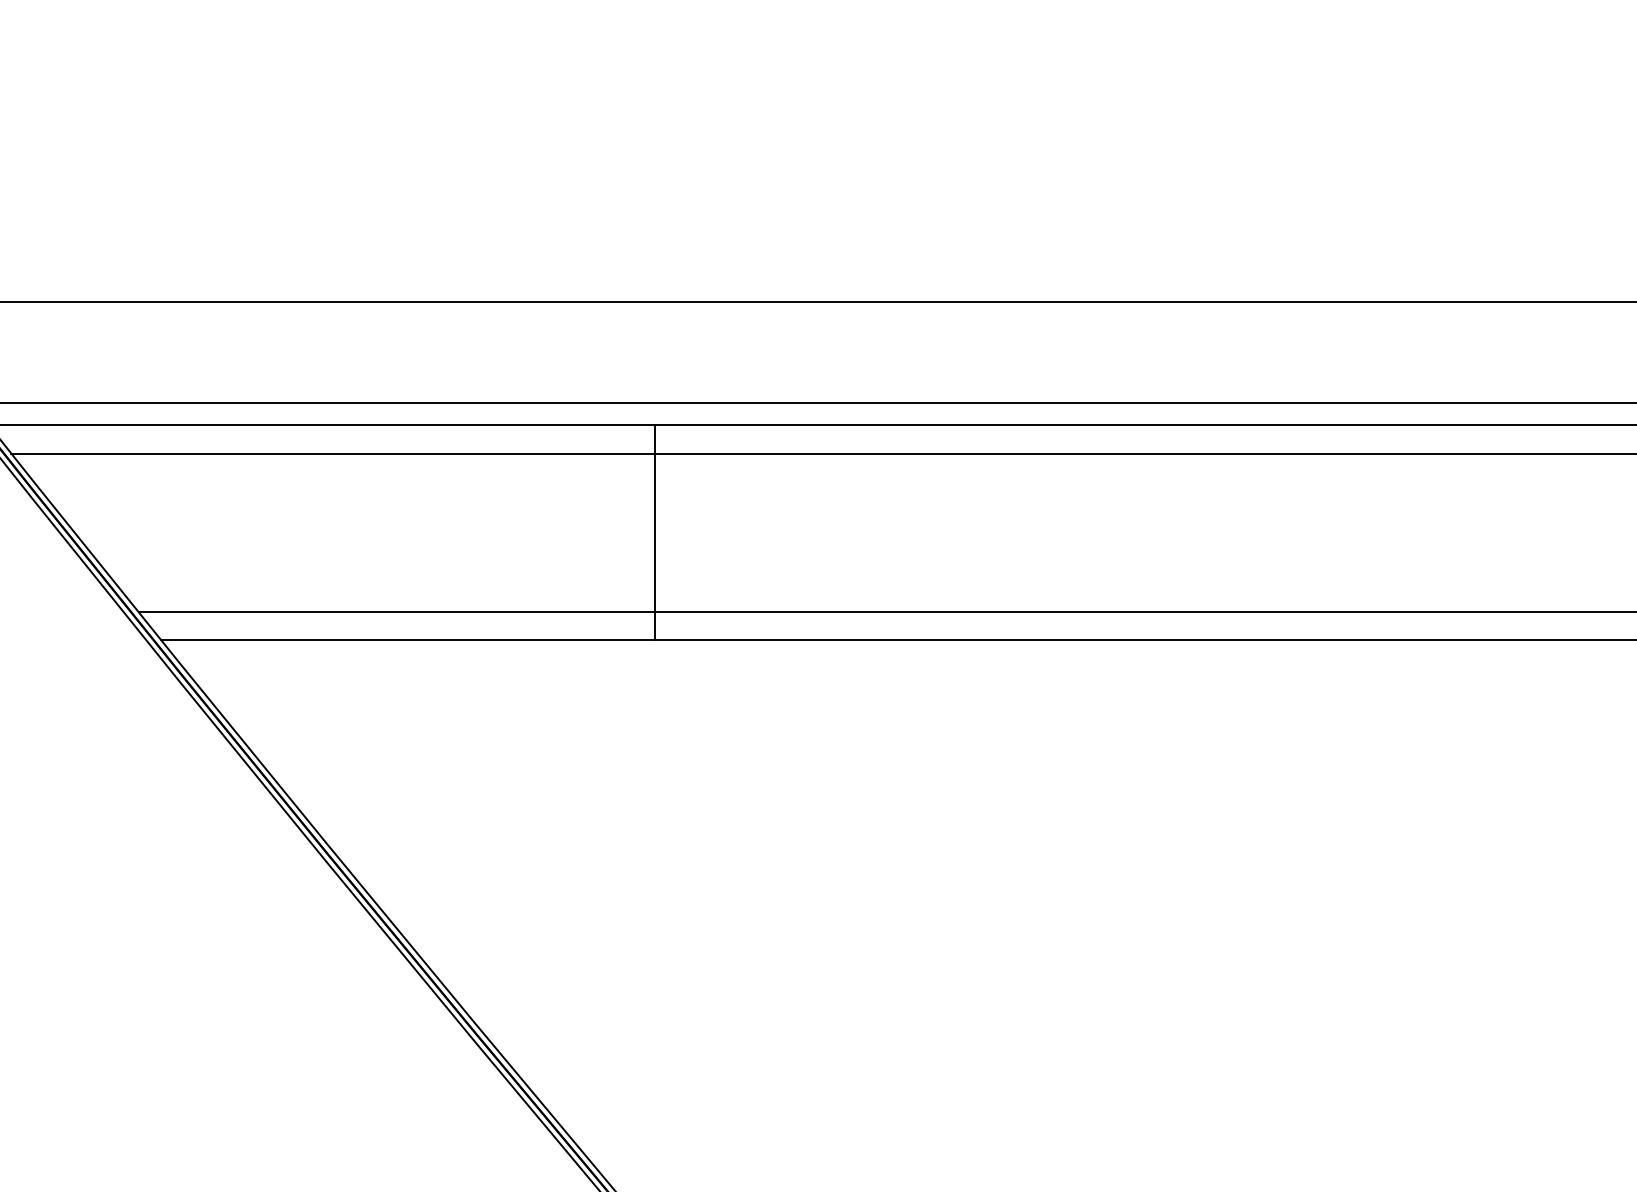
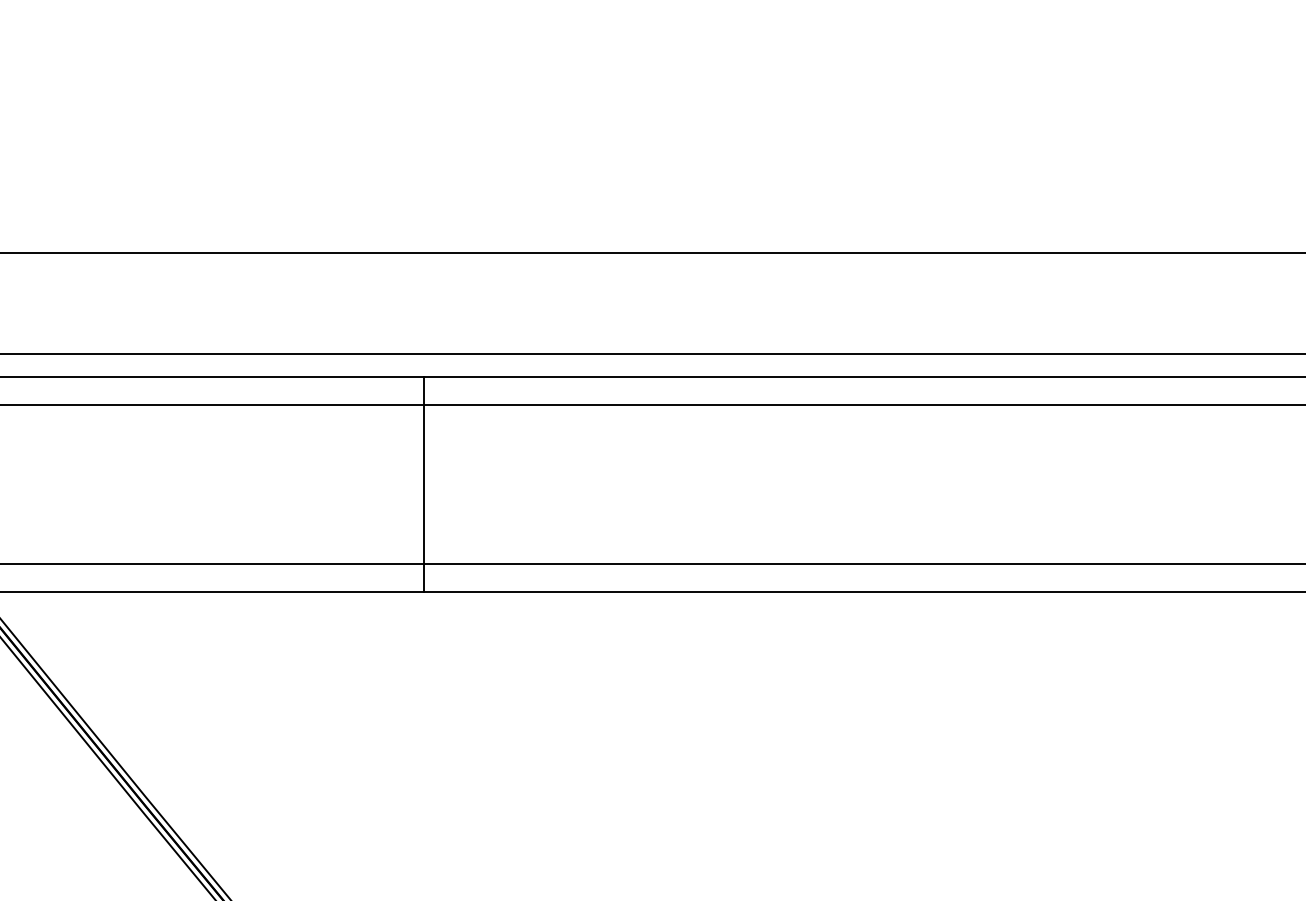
line: (655, 532) -> (423, 483), moved

